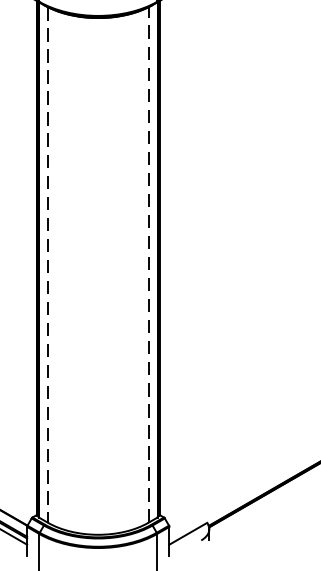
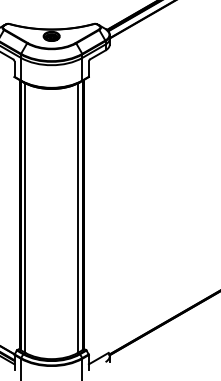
line: (48, 265) -> (25, 218), dashed -> solid
line: (147, 265) -> (77, 218), dashed -> solid

